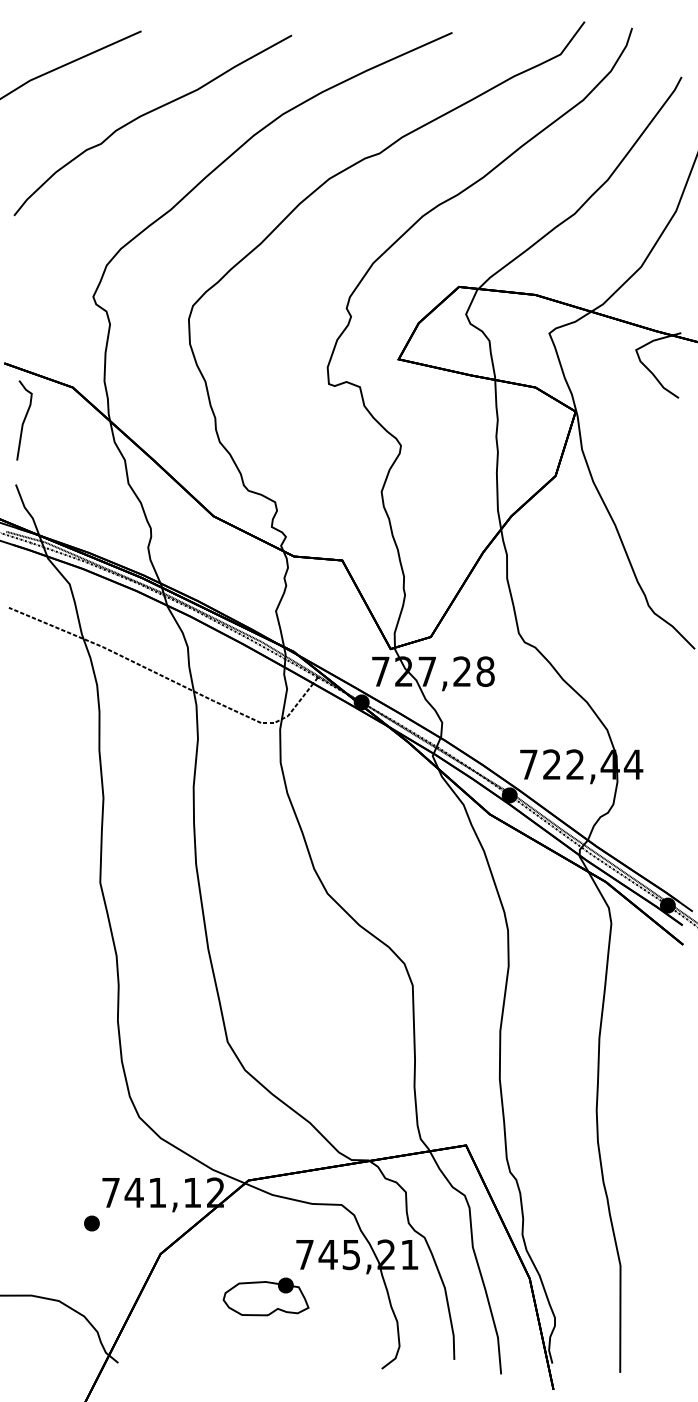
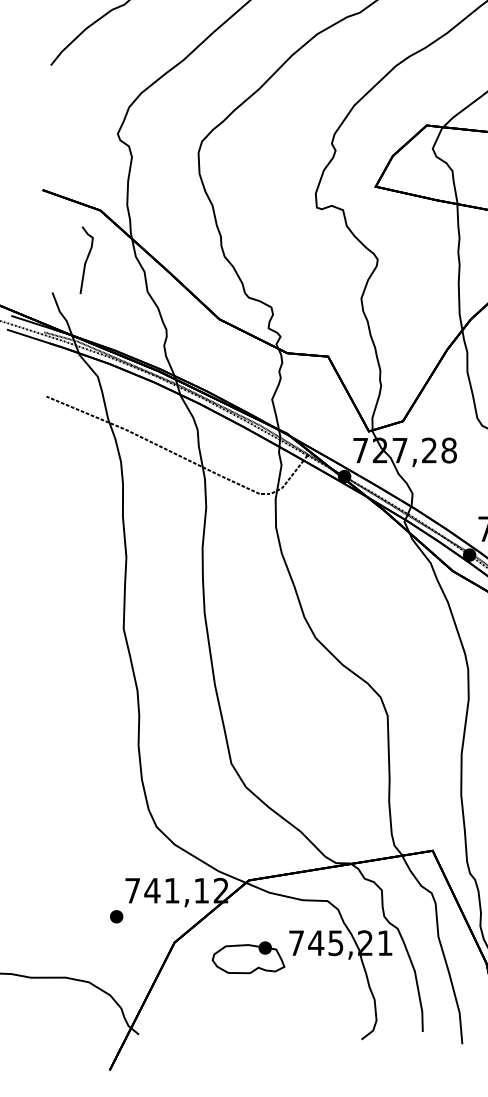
curve: (24, 420) -> (86, 260), moved
part: (265, 1296) -> (248, 957), moved

